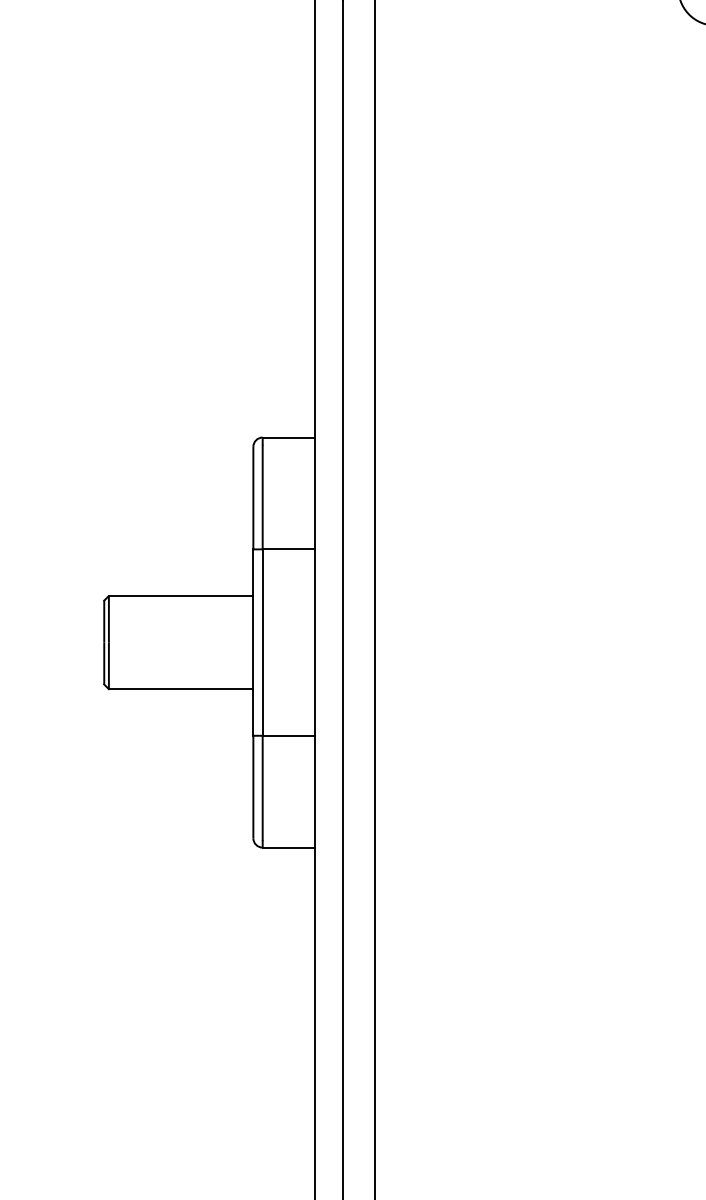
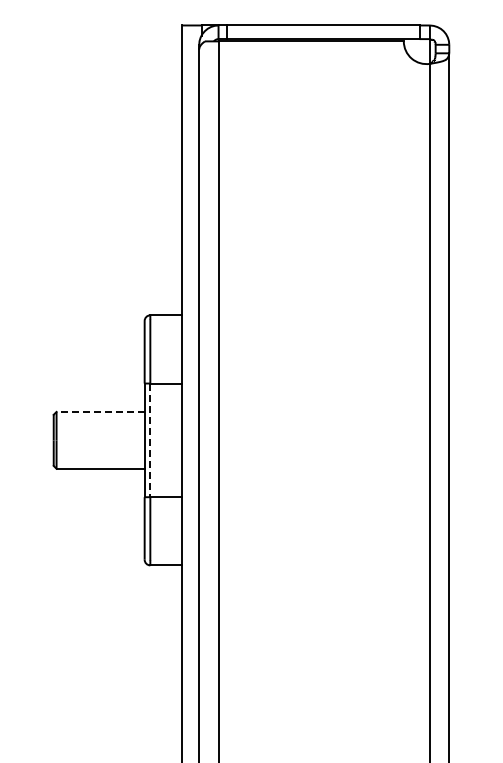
line: (180, 595) -> (100, 411), solid -> dashed
line: (262, 642) -> (150, 440), solid -> dashed

